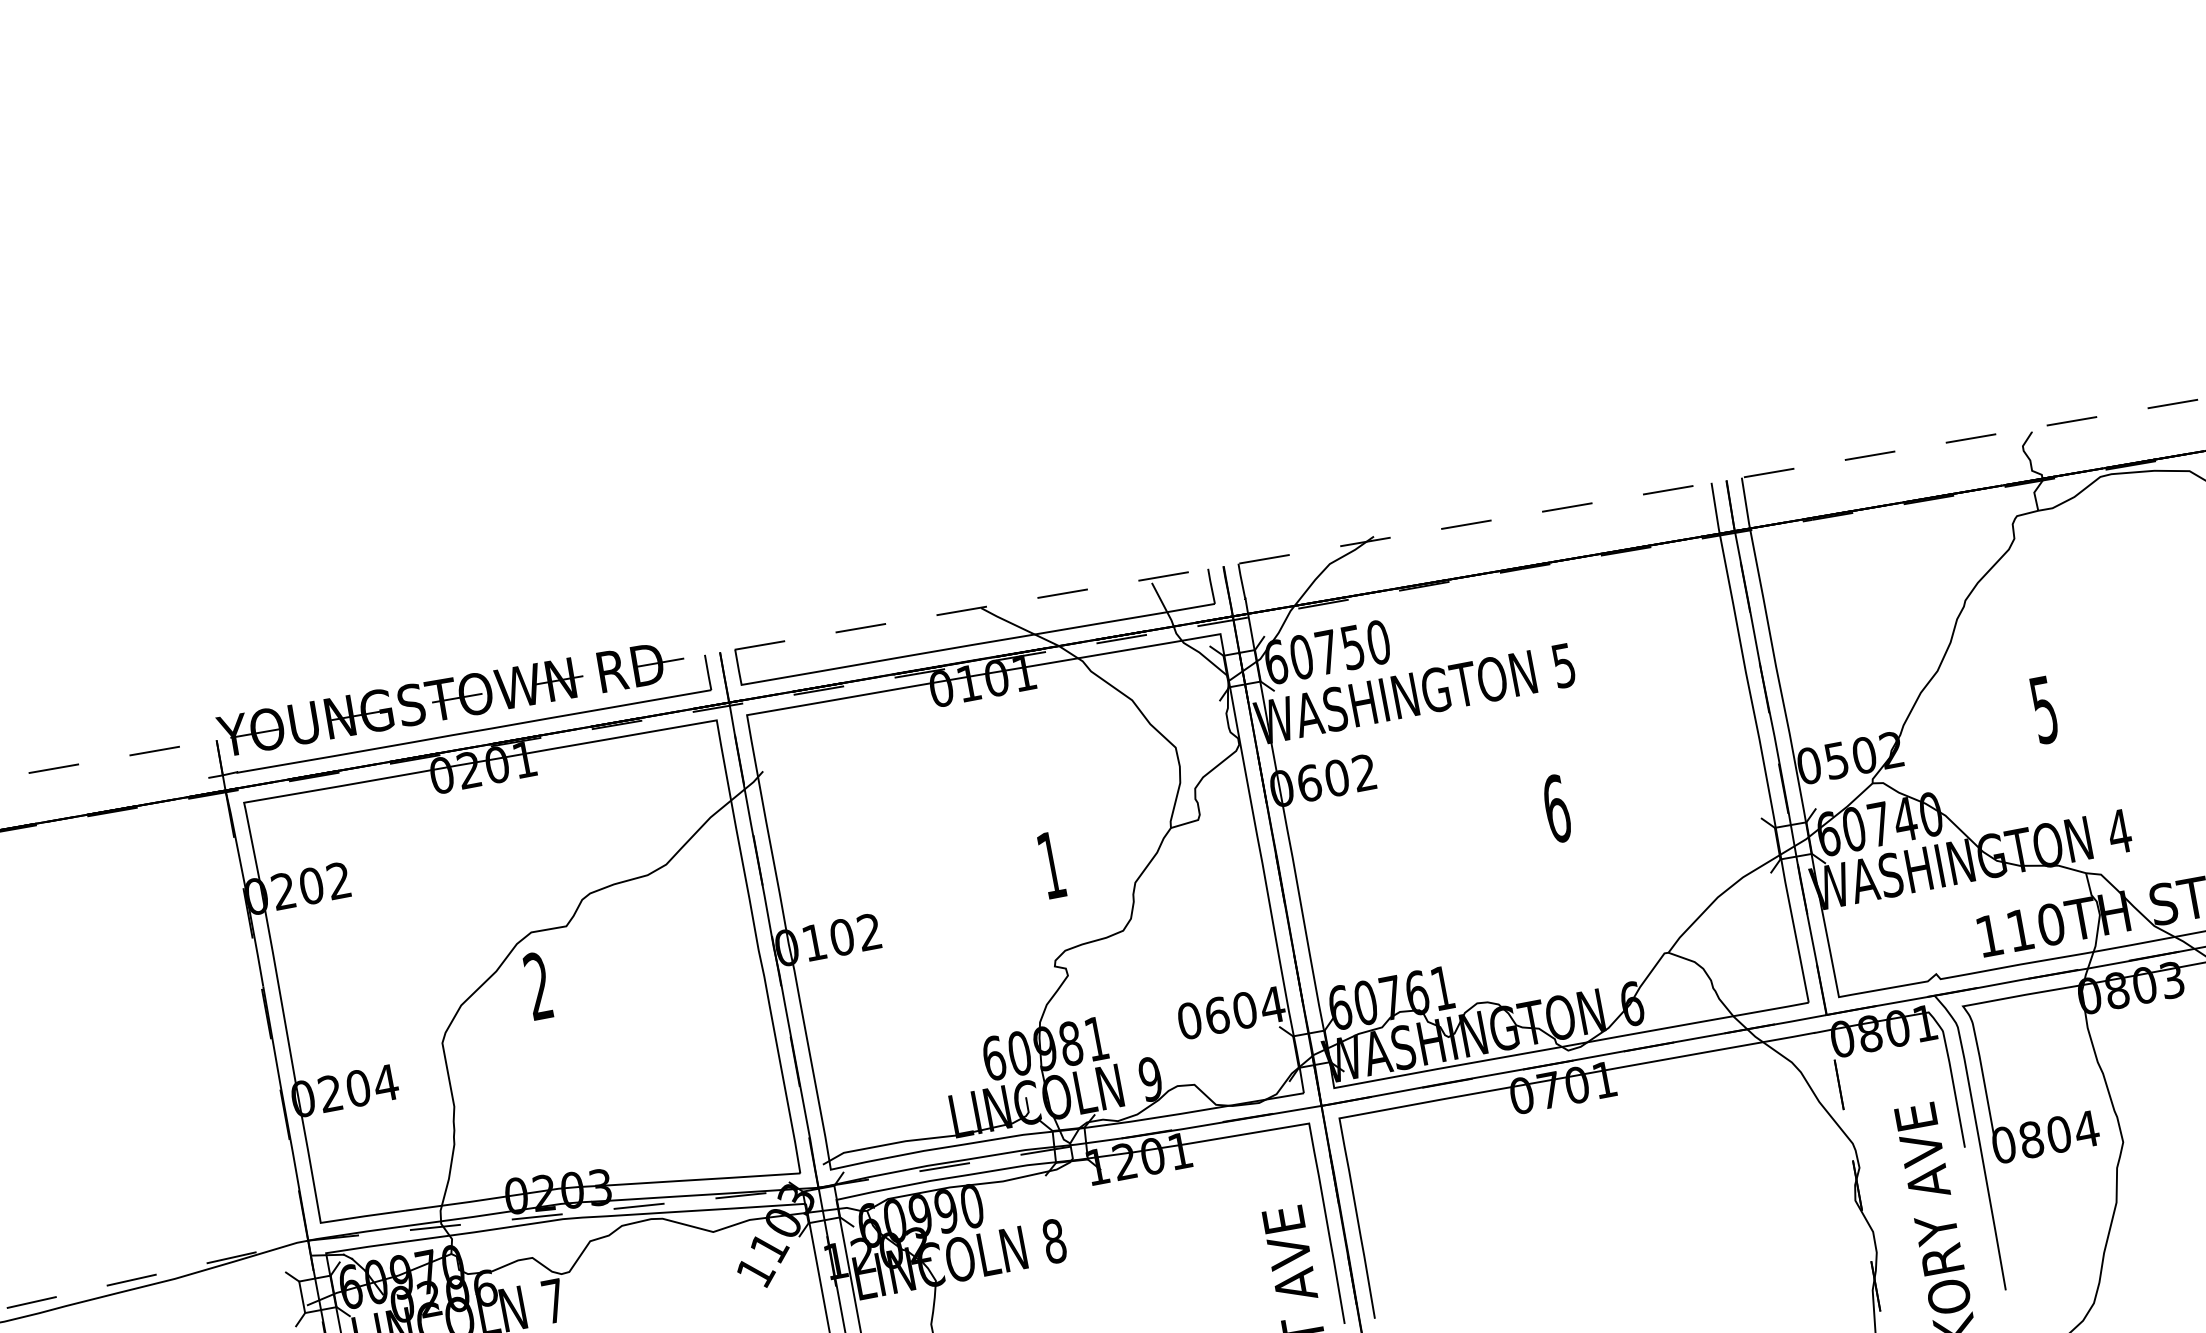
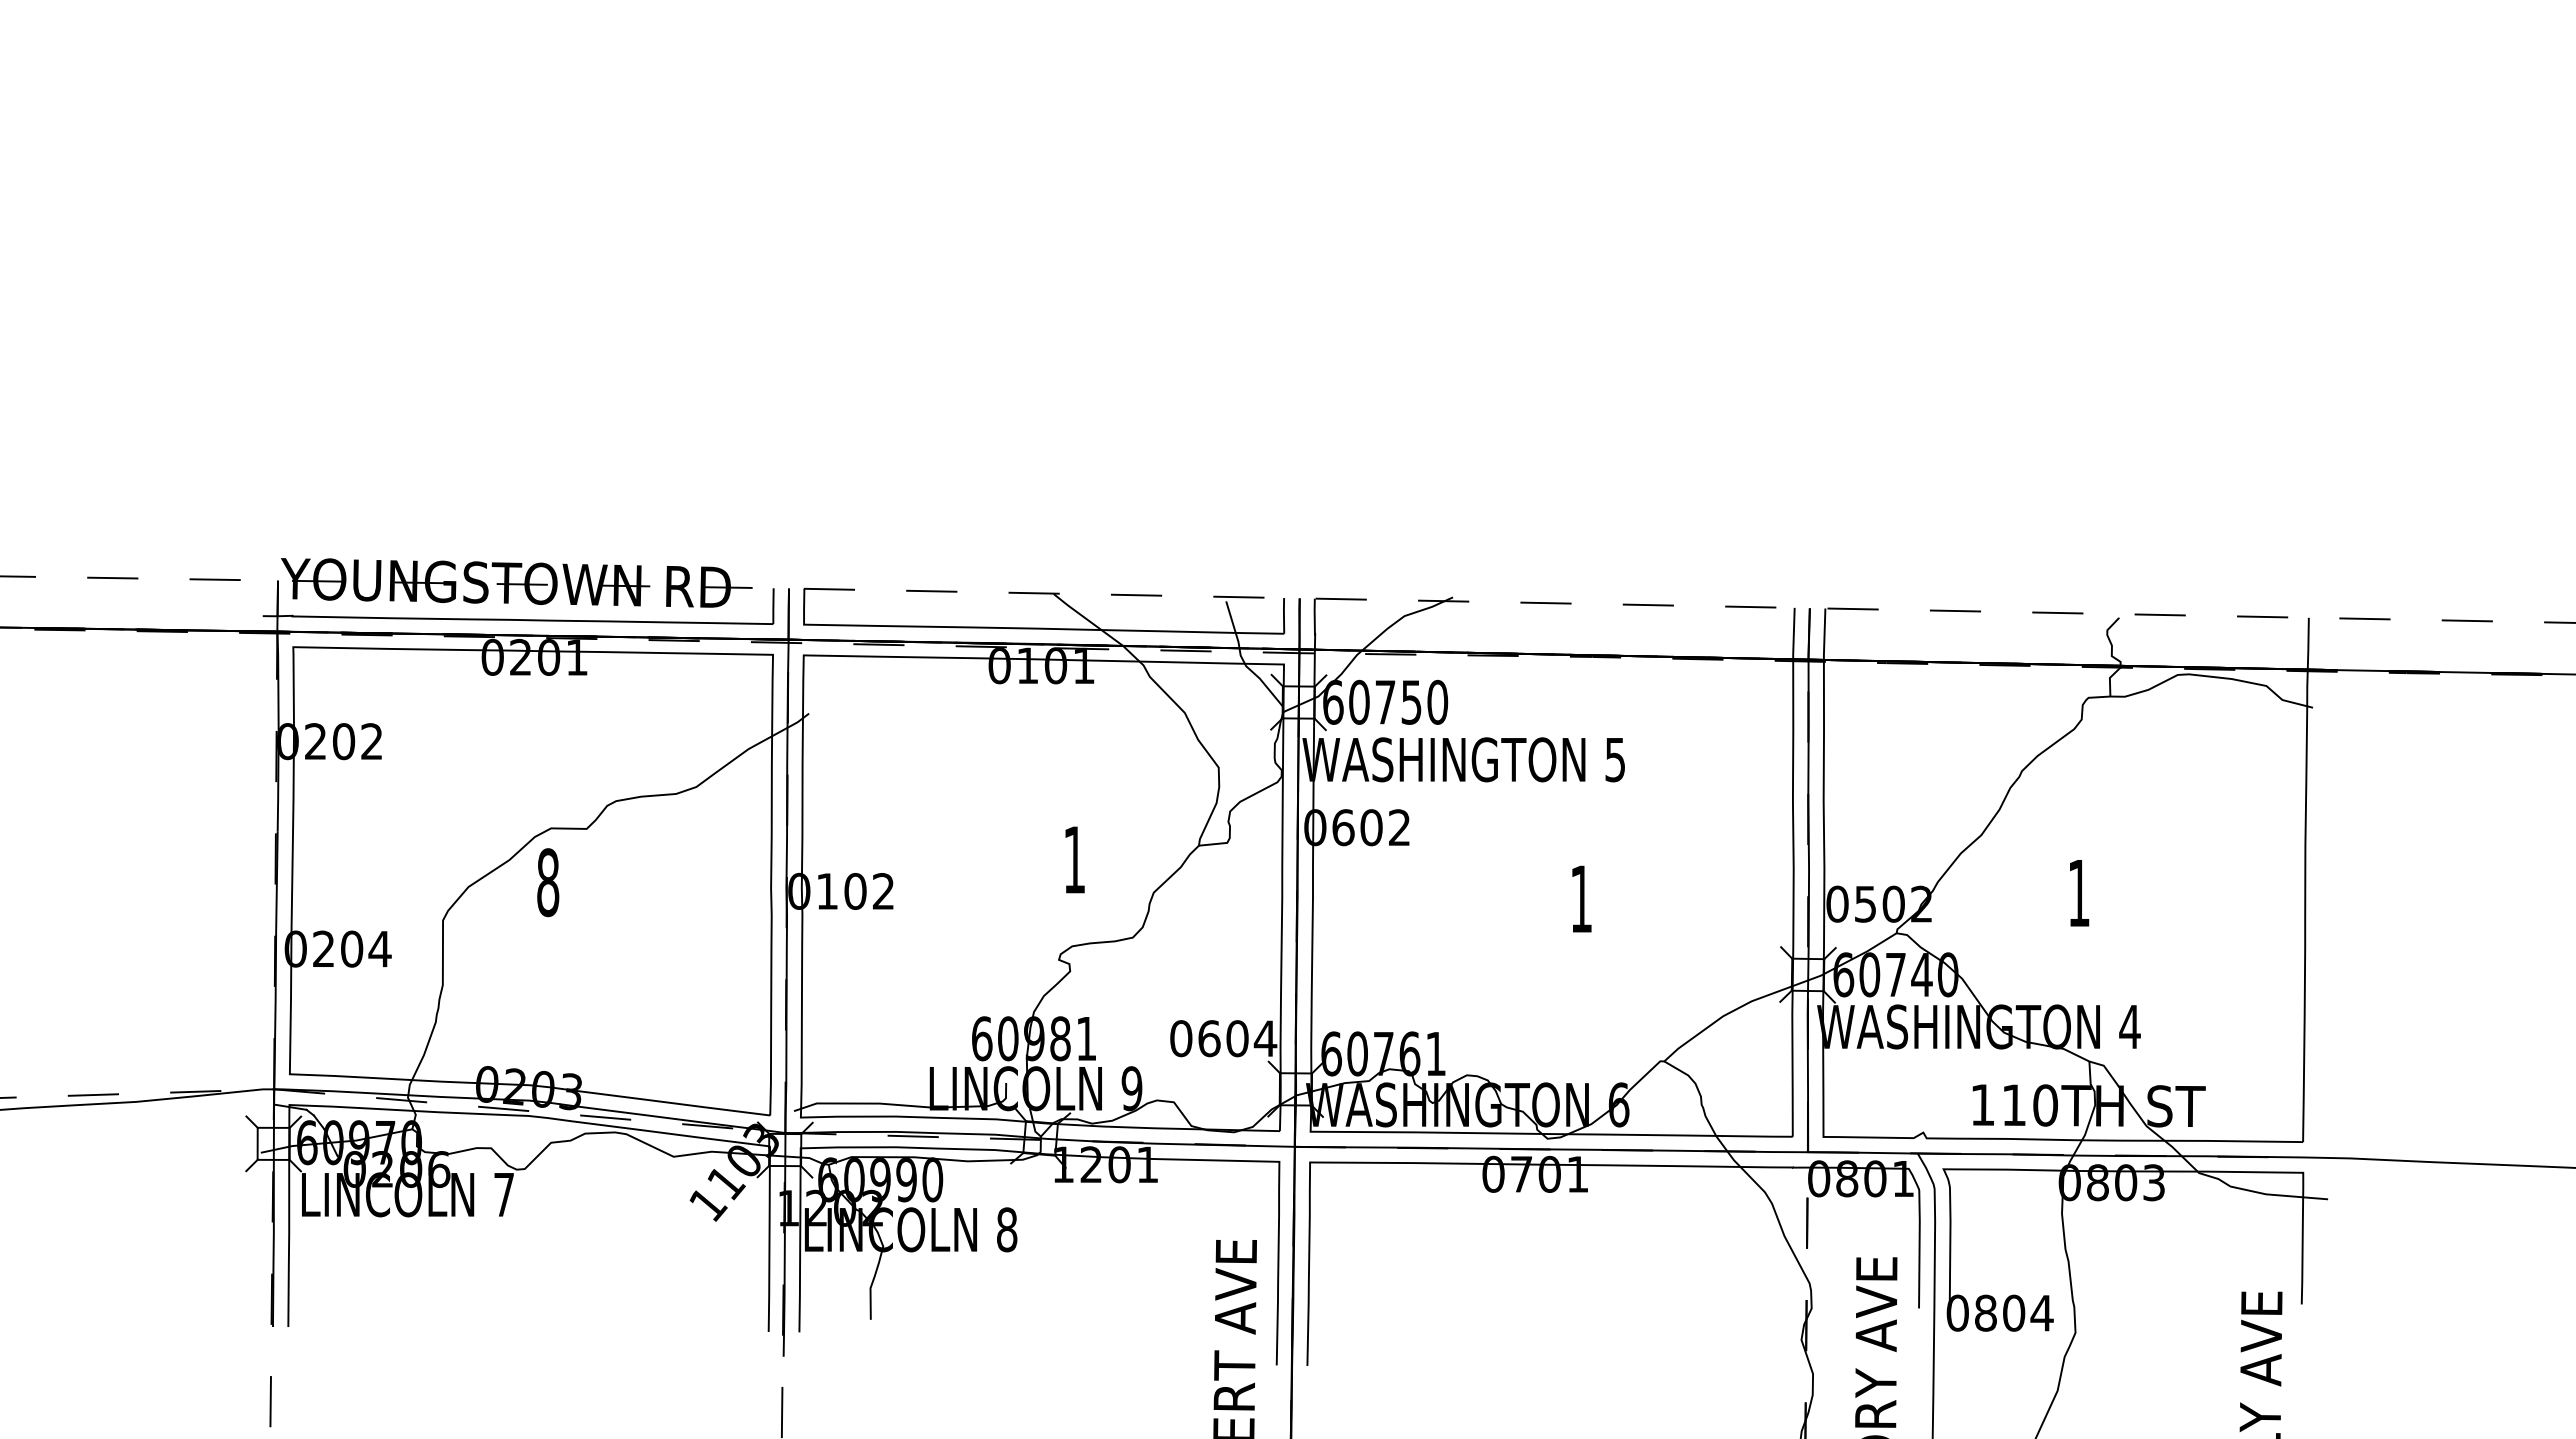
text: (2043, 710) -> (2078, 893), 5 -> 1
text: (1556, 808) -> (1581, 898), 6 -> 1
text: (538, 986) -> (548, 882), 2 -> 8

